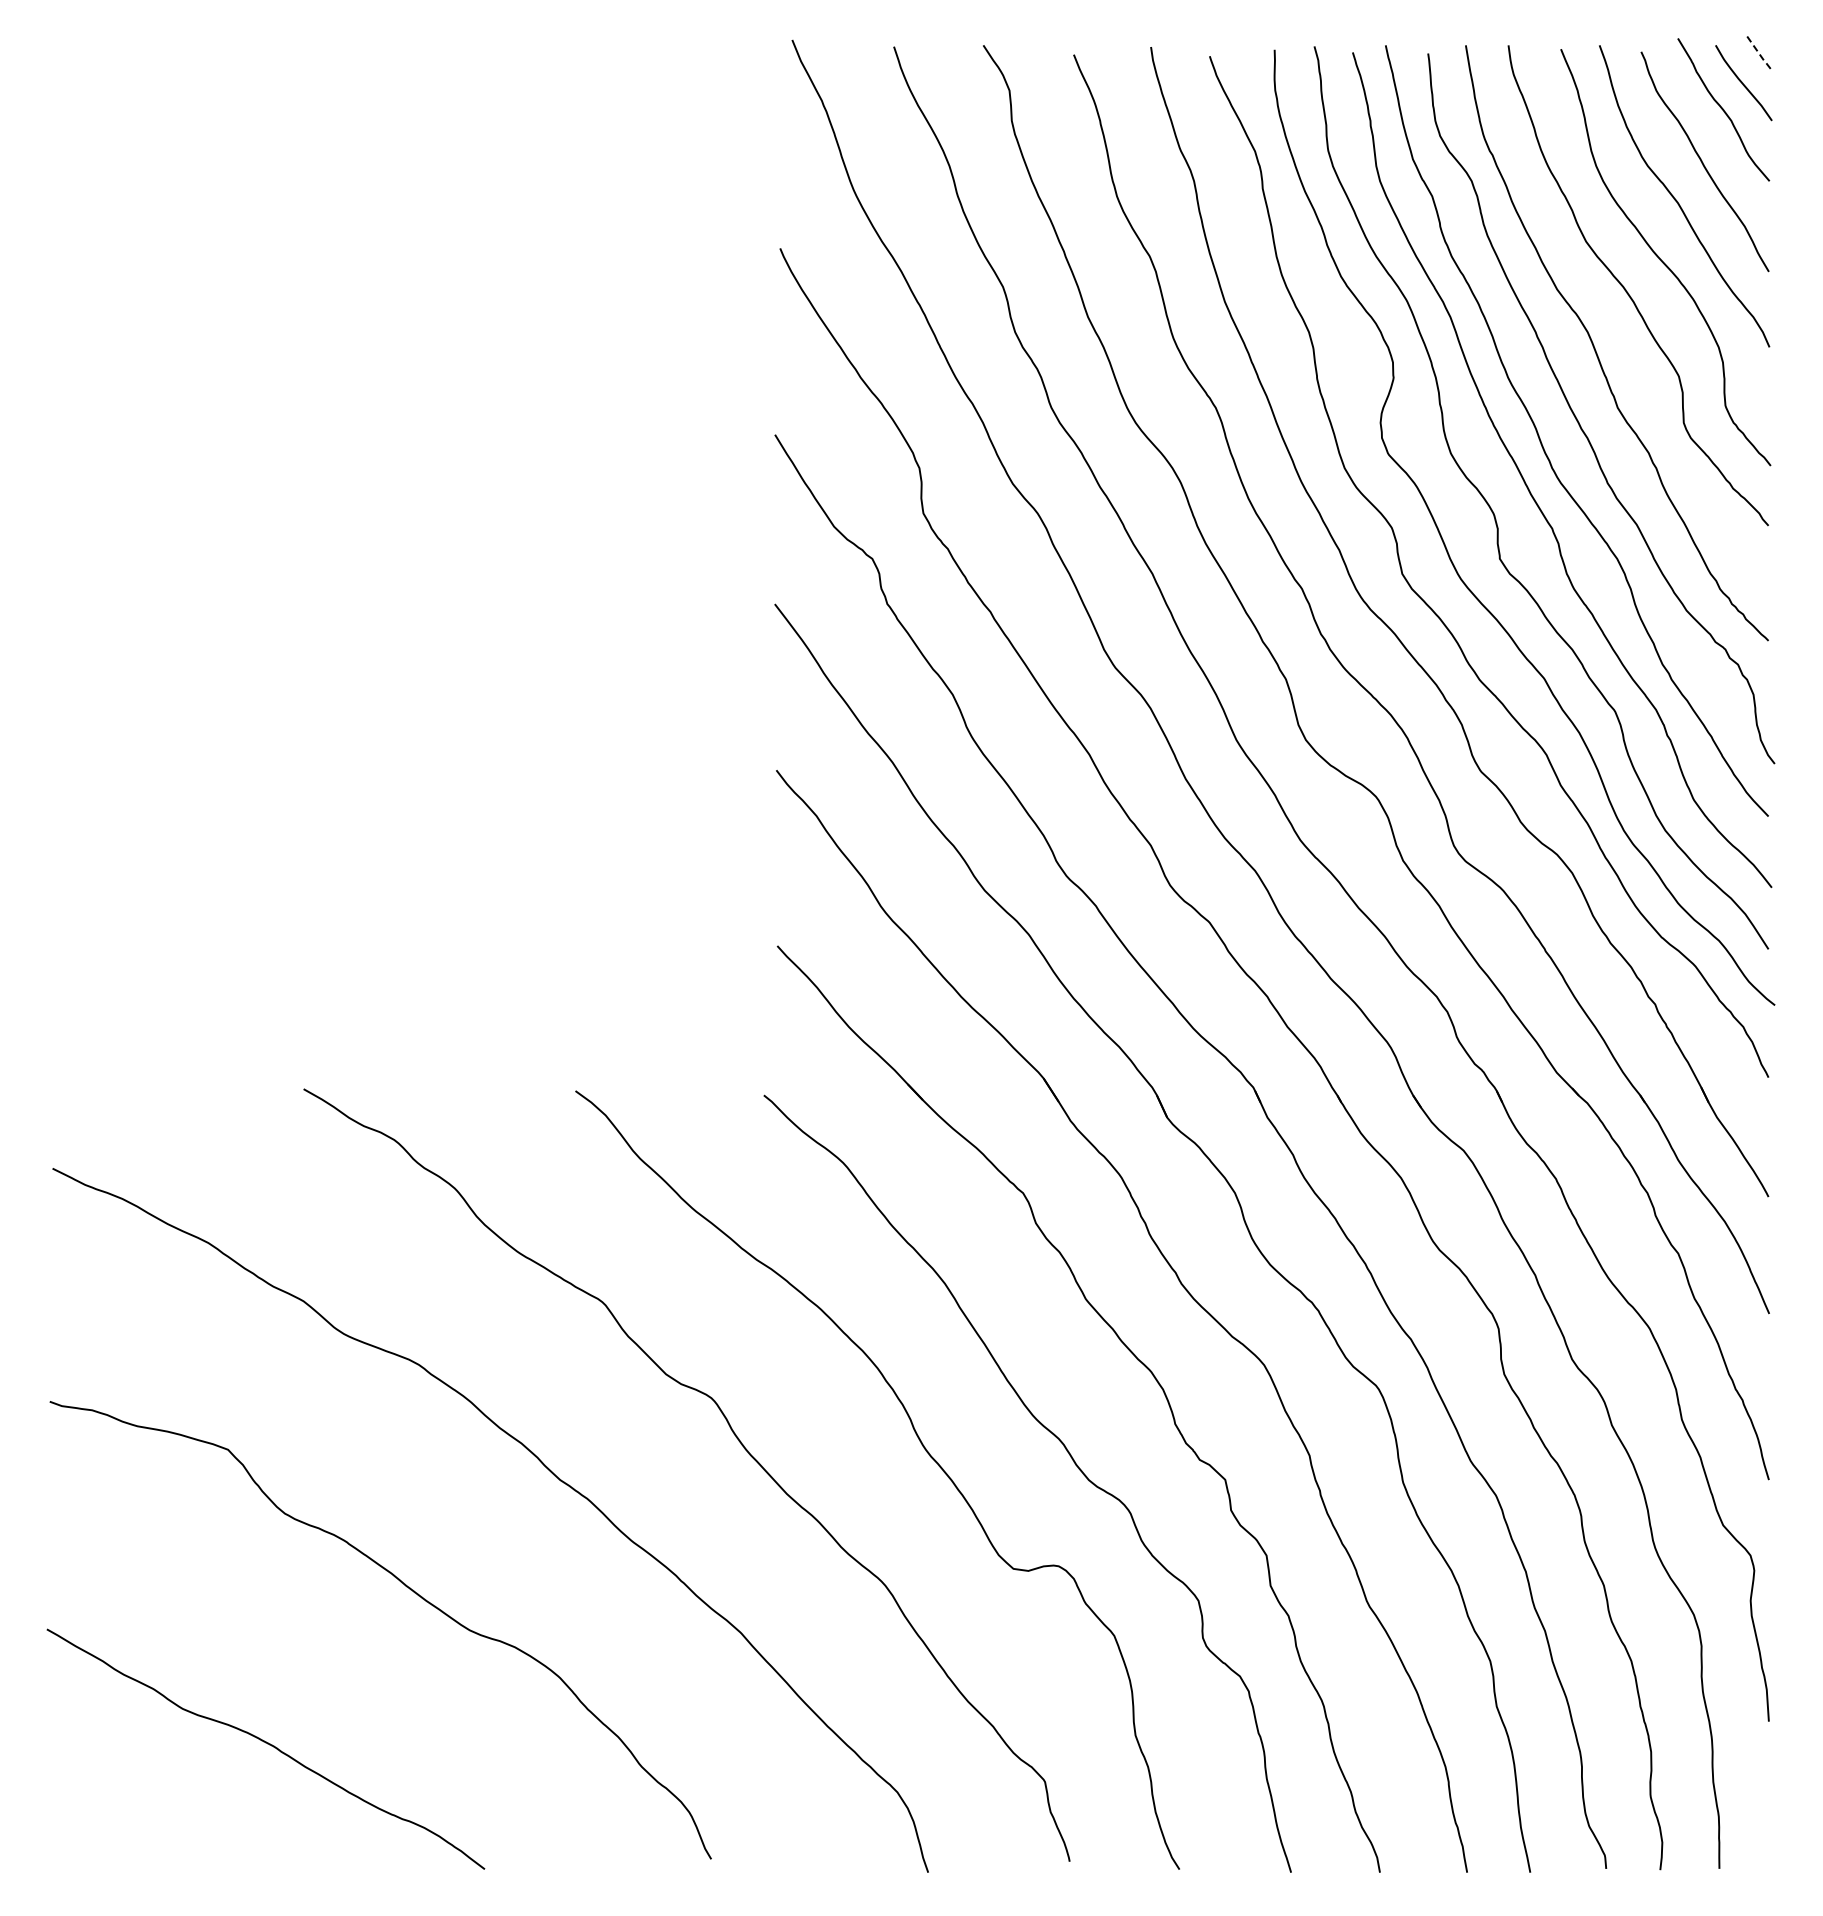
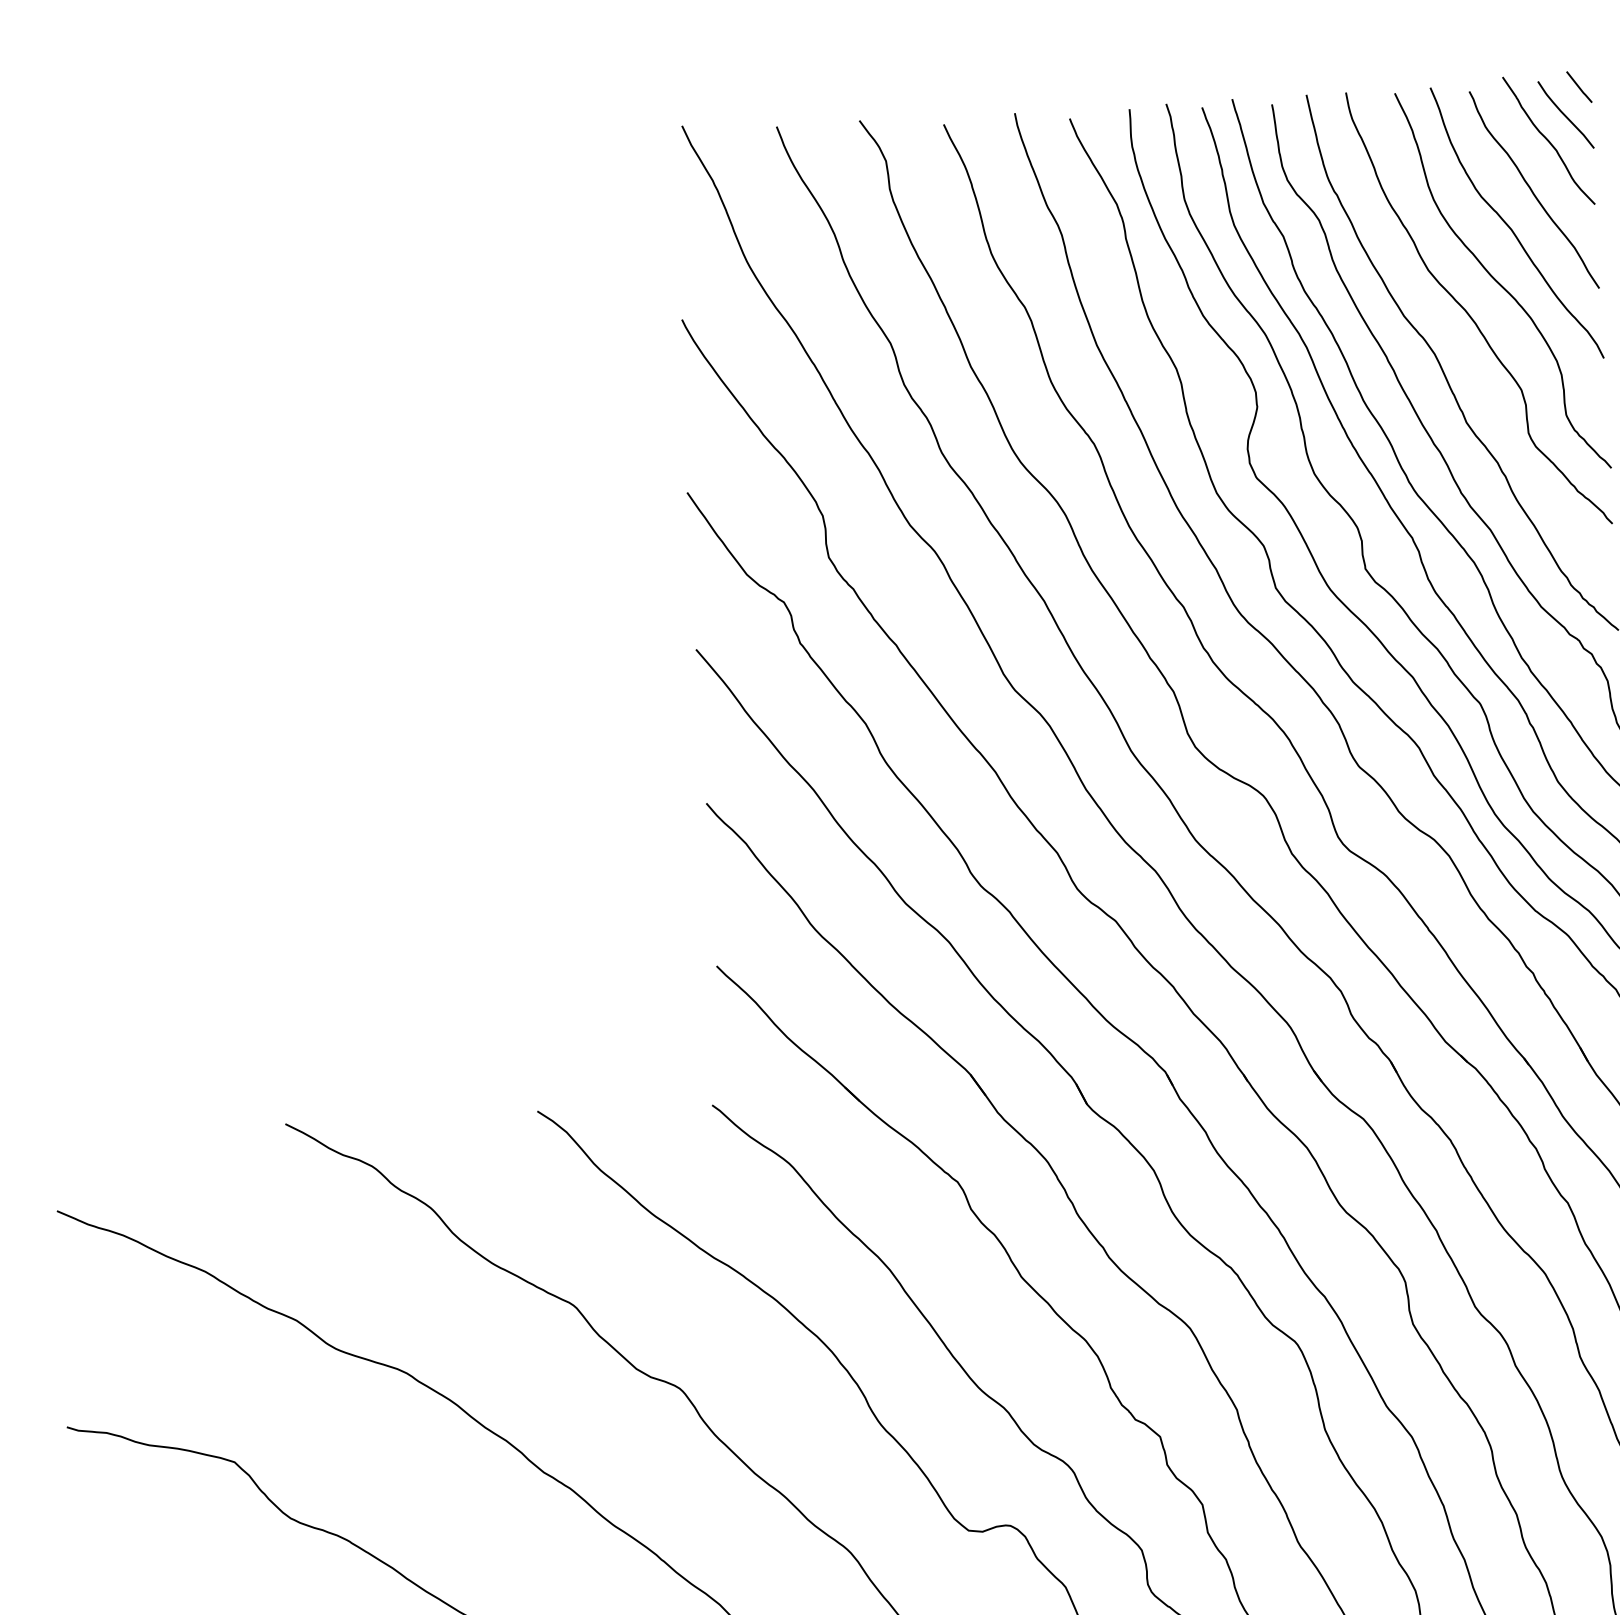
line: (1760, 55) -> (1580, 88), dashed -> solid

